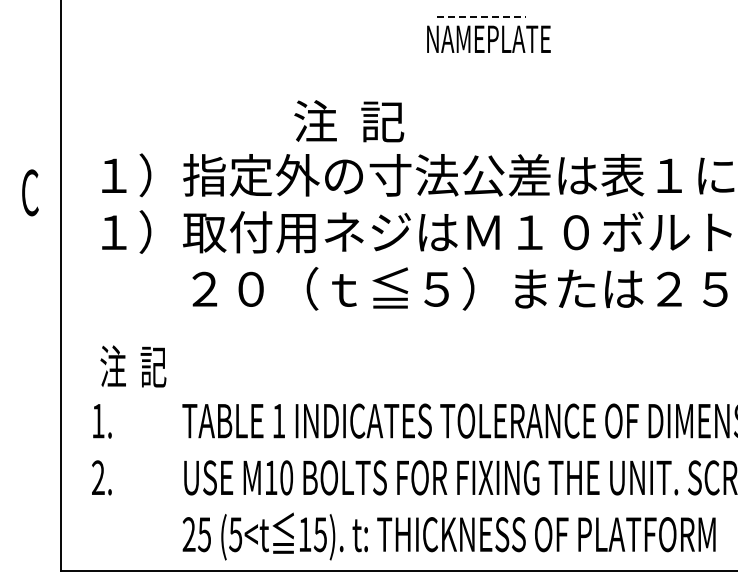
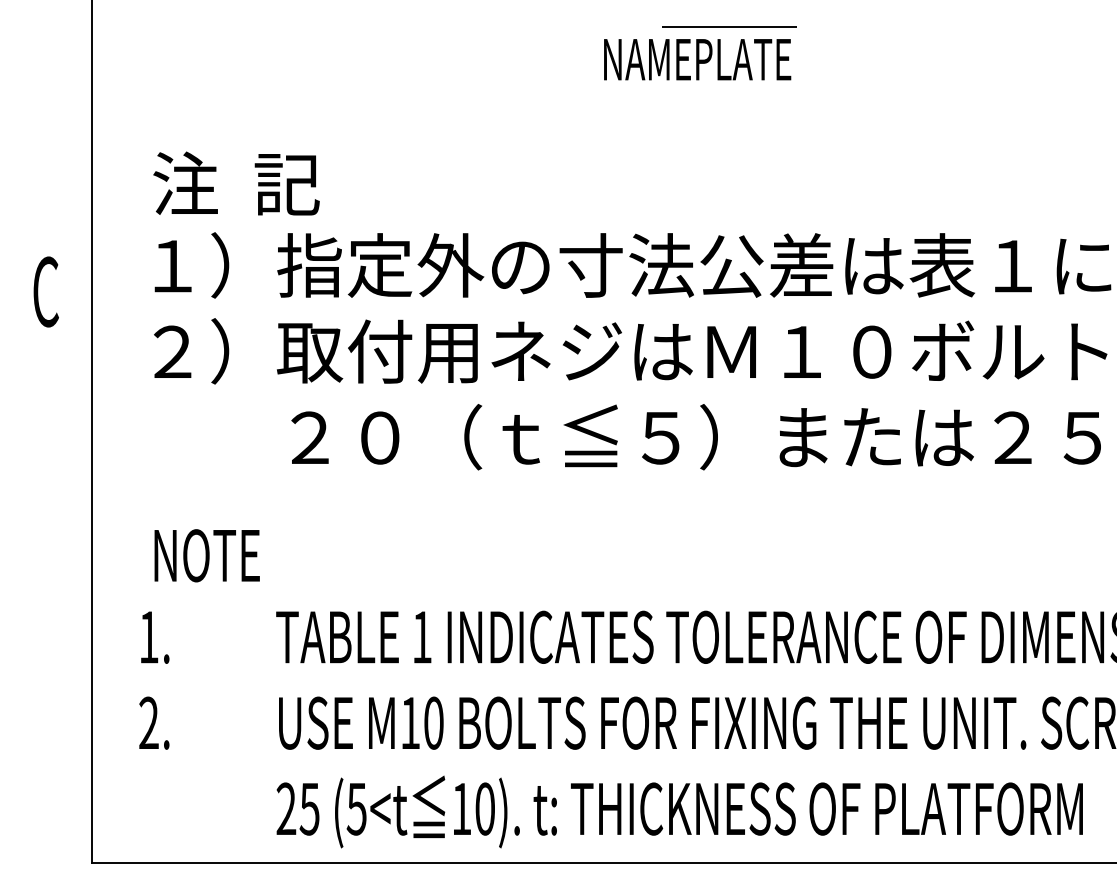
line: (482, 17) -> (730, 26), dashed -> solid
text: (488, 38) -> (696, 58), moved
text: (349, 121) -> (236, 184), moved
text: (113, 232) -> (171, 351), １） -> ２）
text: (135, 366) -> (205, 554), 注  記 -> NOTE
text: (319, 534) -> (483, 808), 15). -> 10).

